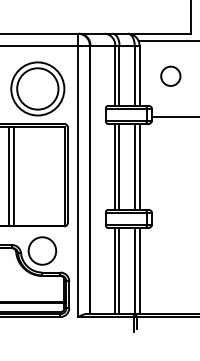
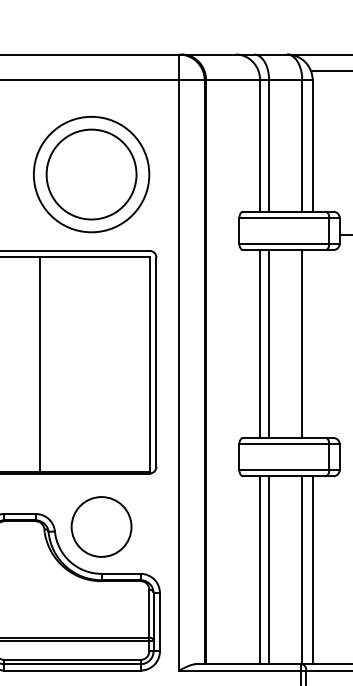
line: (139, 166) -> (312, 343), removed
line: (9, 176) -> (29, 364), removed

